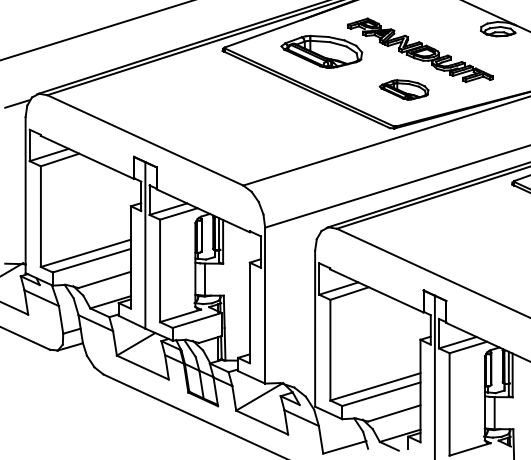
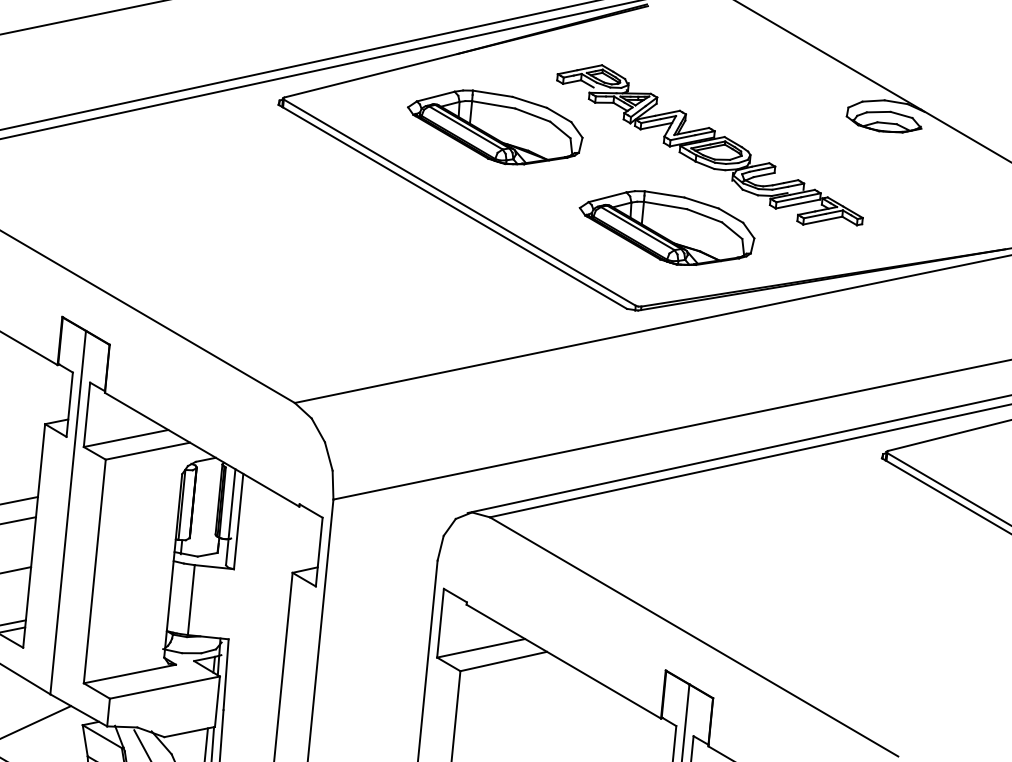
part: (403, 89) -> (665, 227), size x1.67

